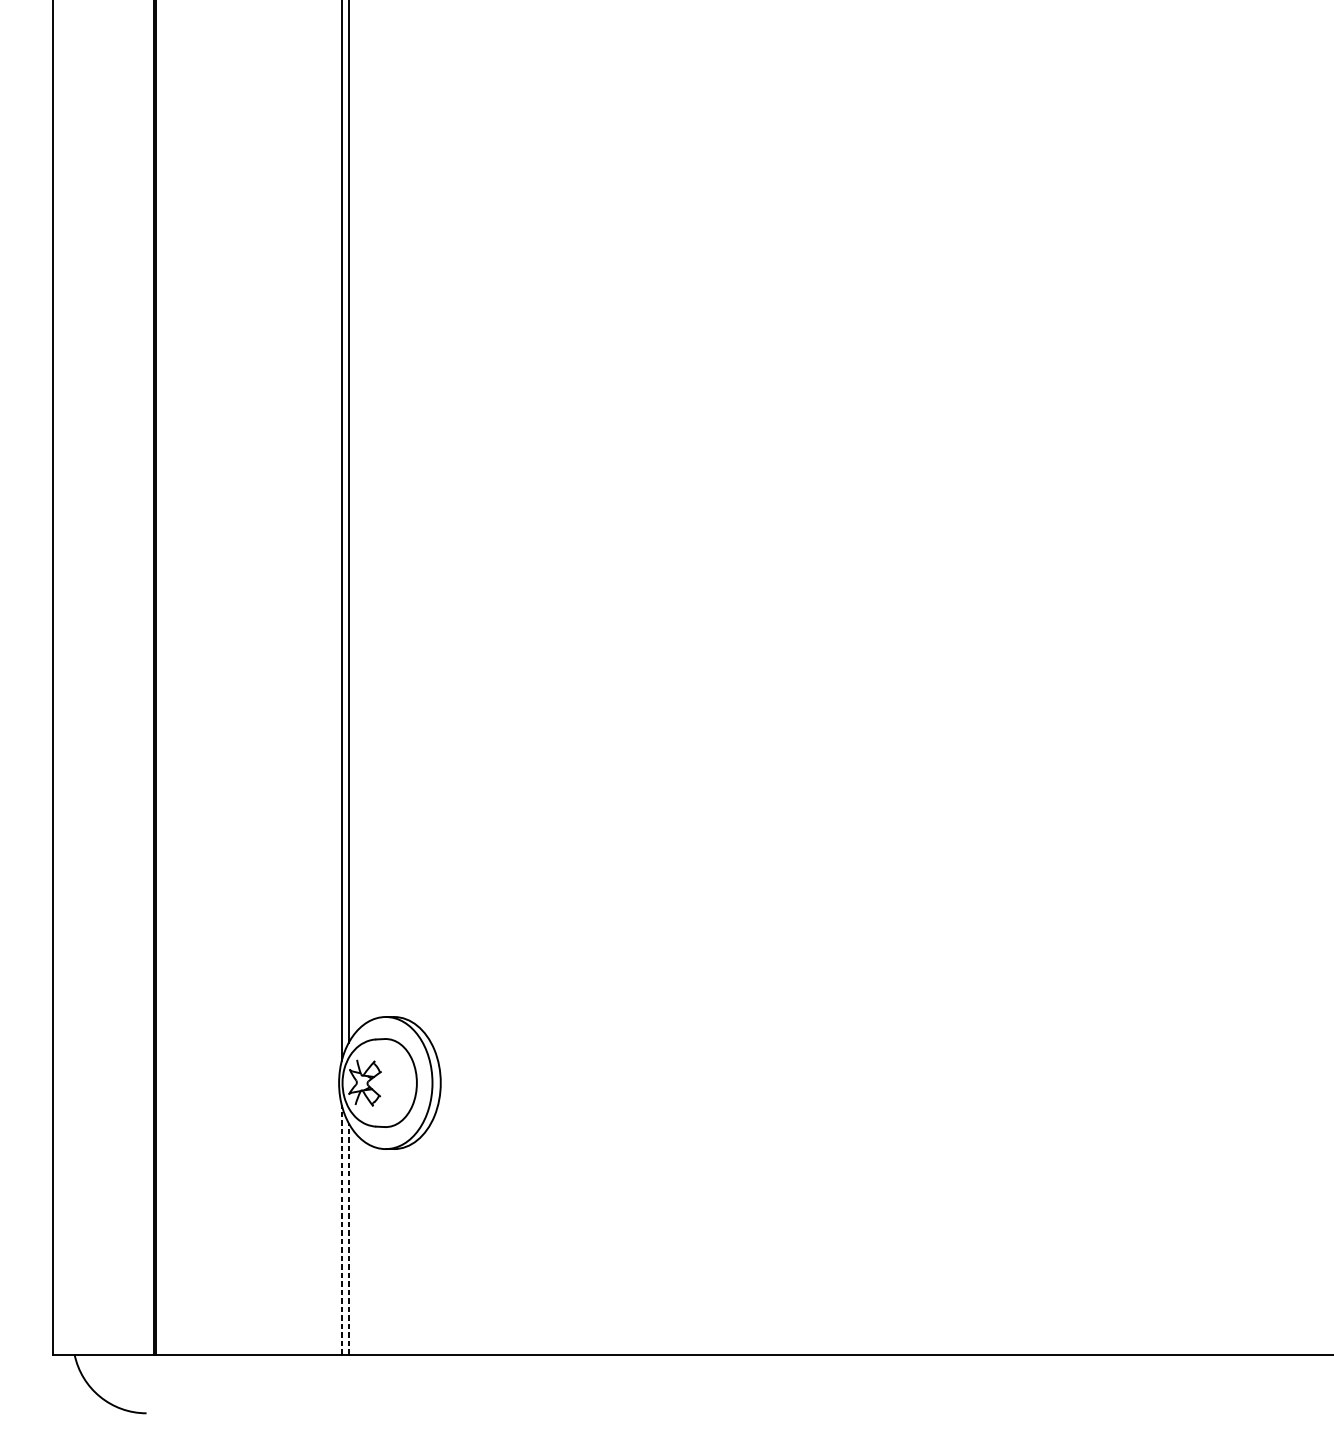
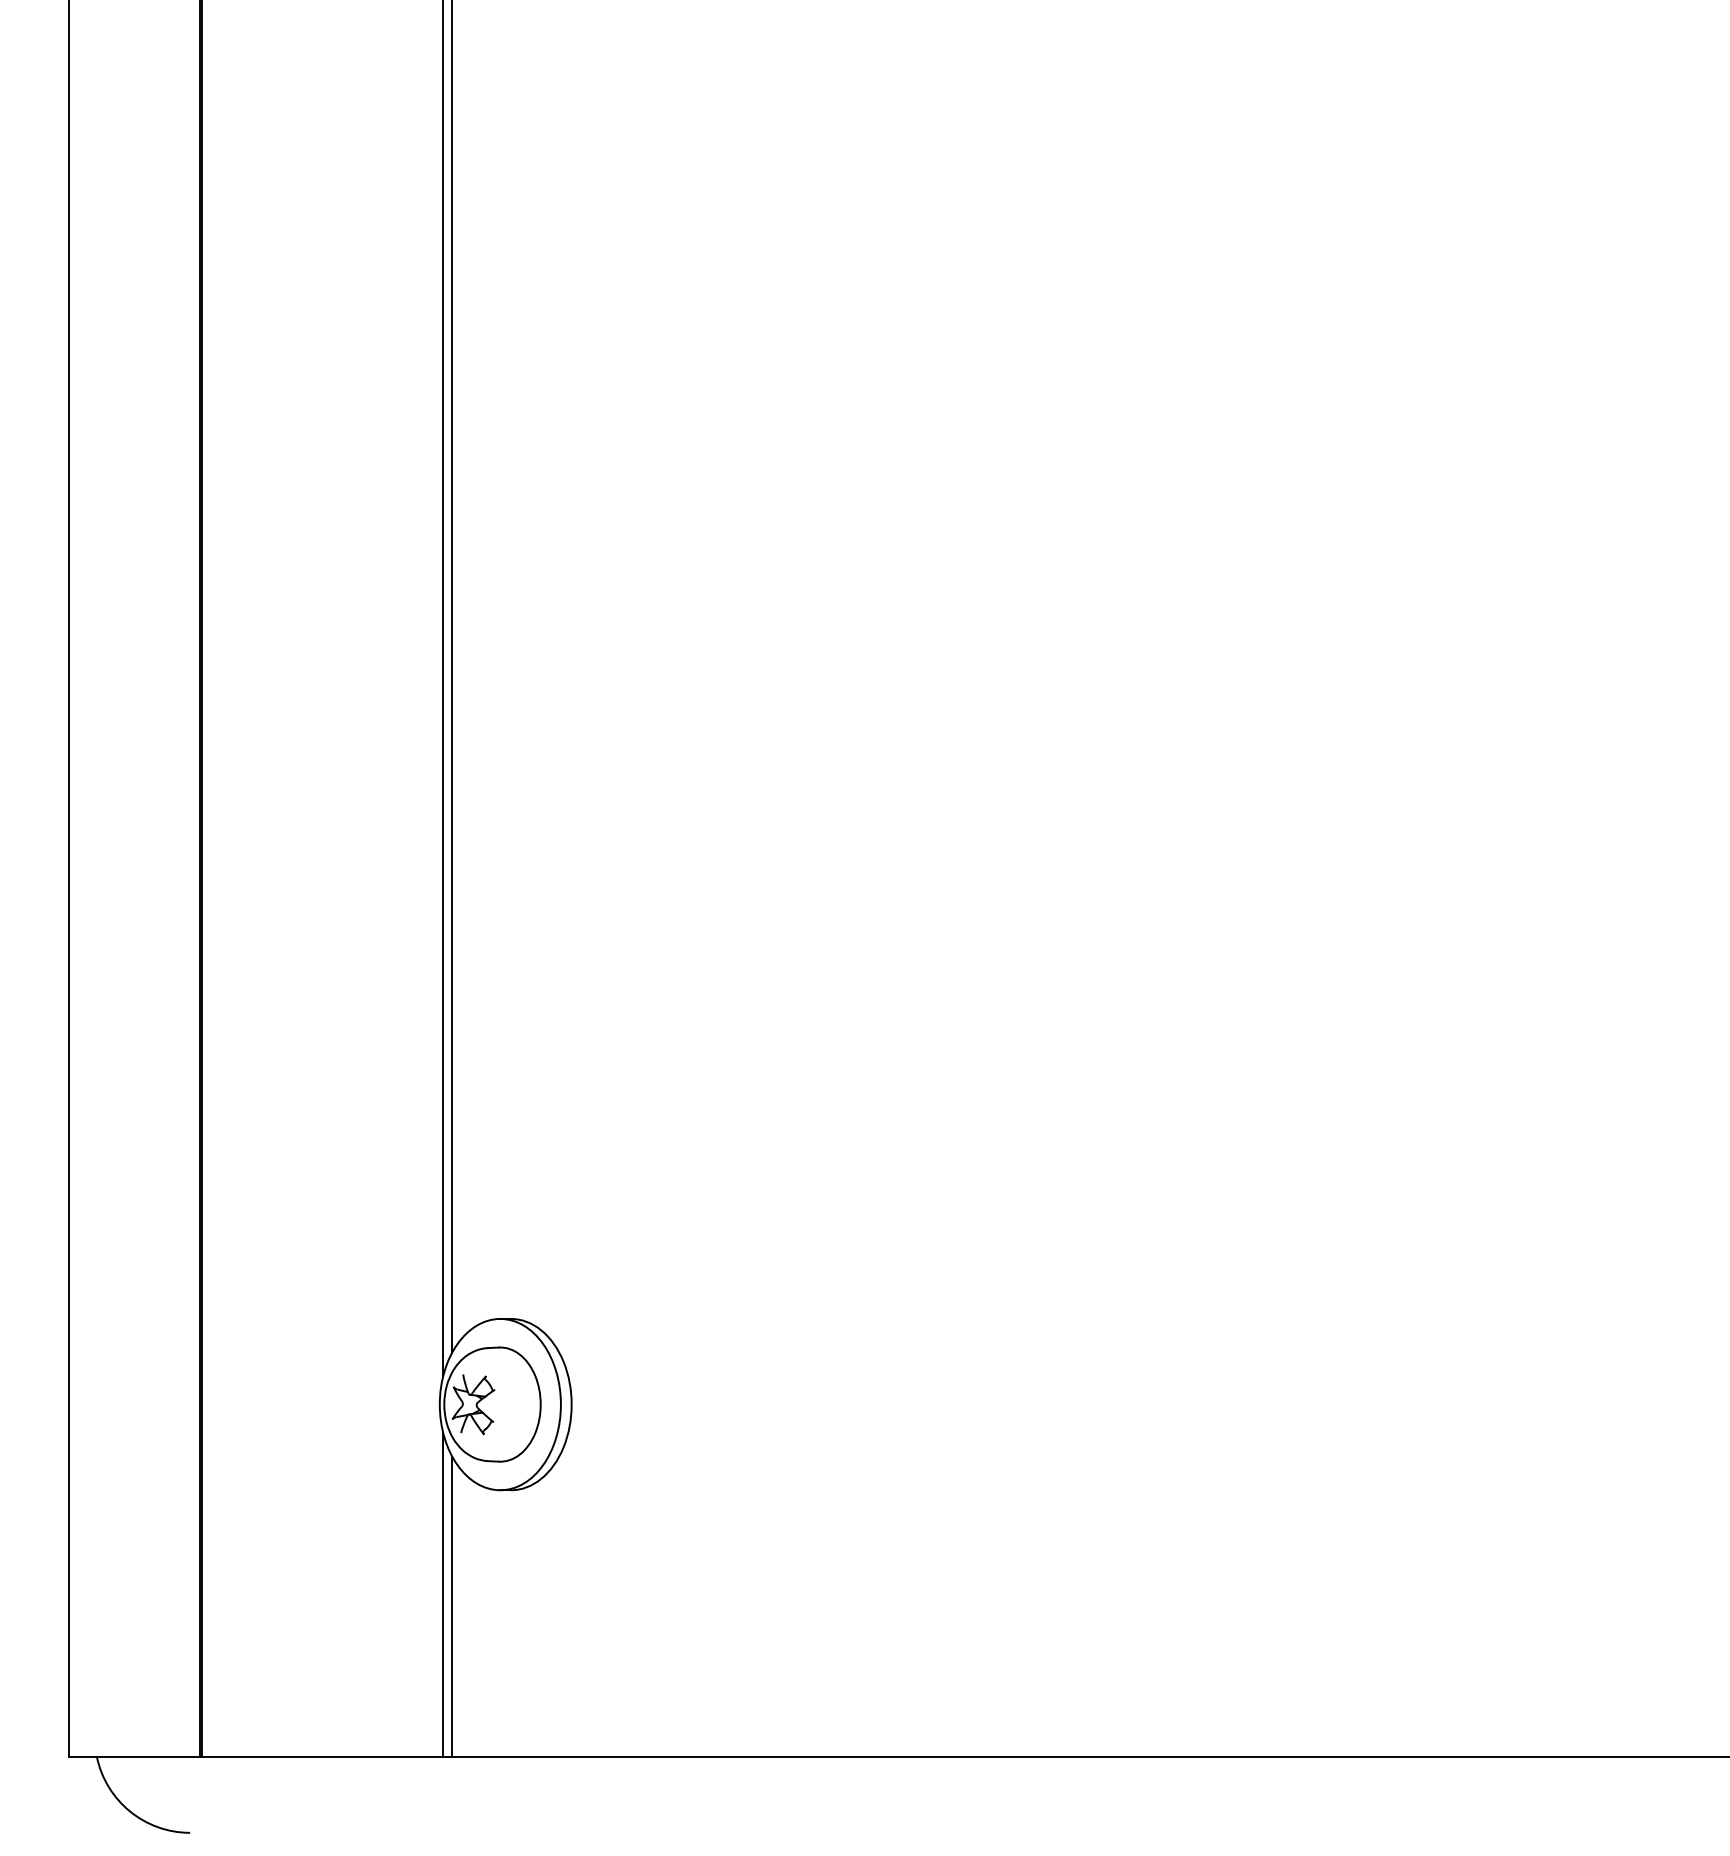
line: (341, 1229) -> (443, 1594), dashed -> solid
line: (348, 1238) -> (452, 1606), dashed -> solid

